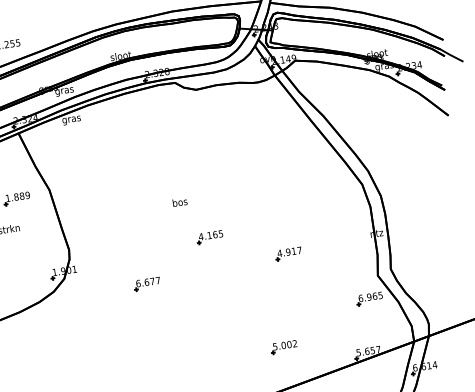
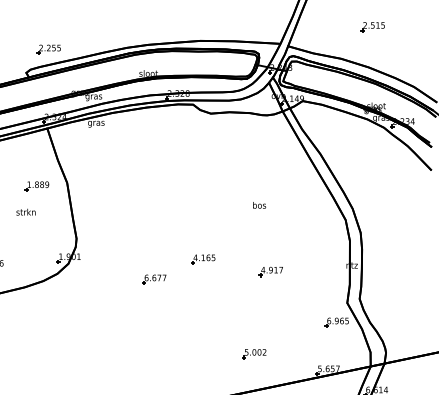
text: (180, 202) -> (259, 205), moved
part: (210, 237) -> (203, 259), moved
part: (147, 283) -> (154, 279), moved

